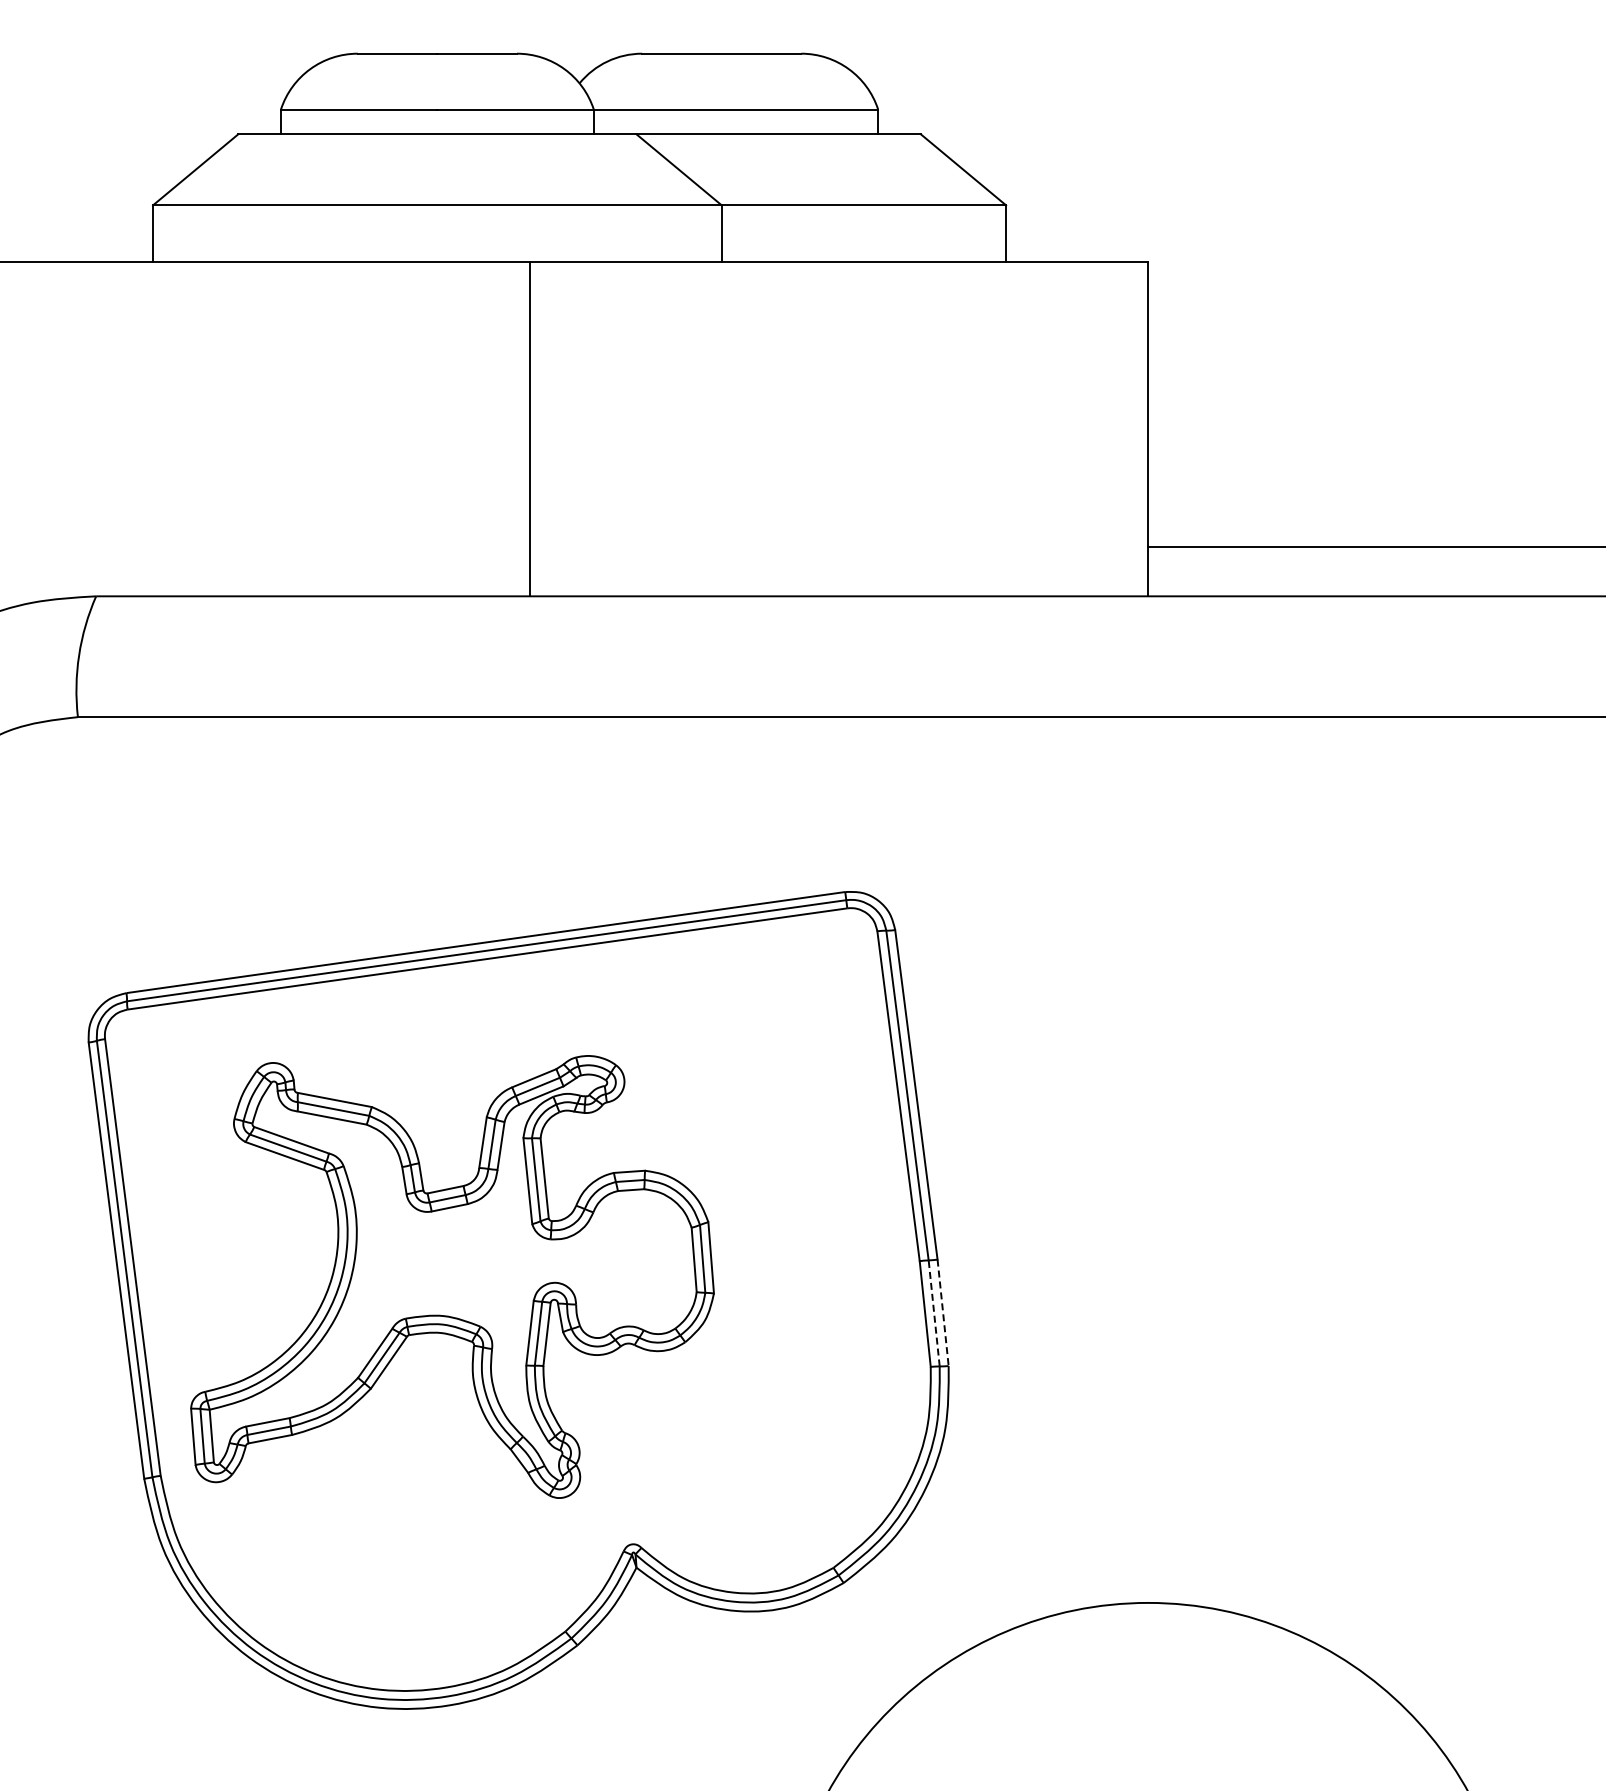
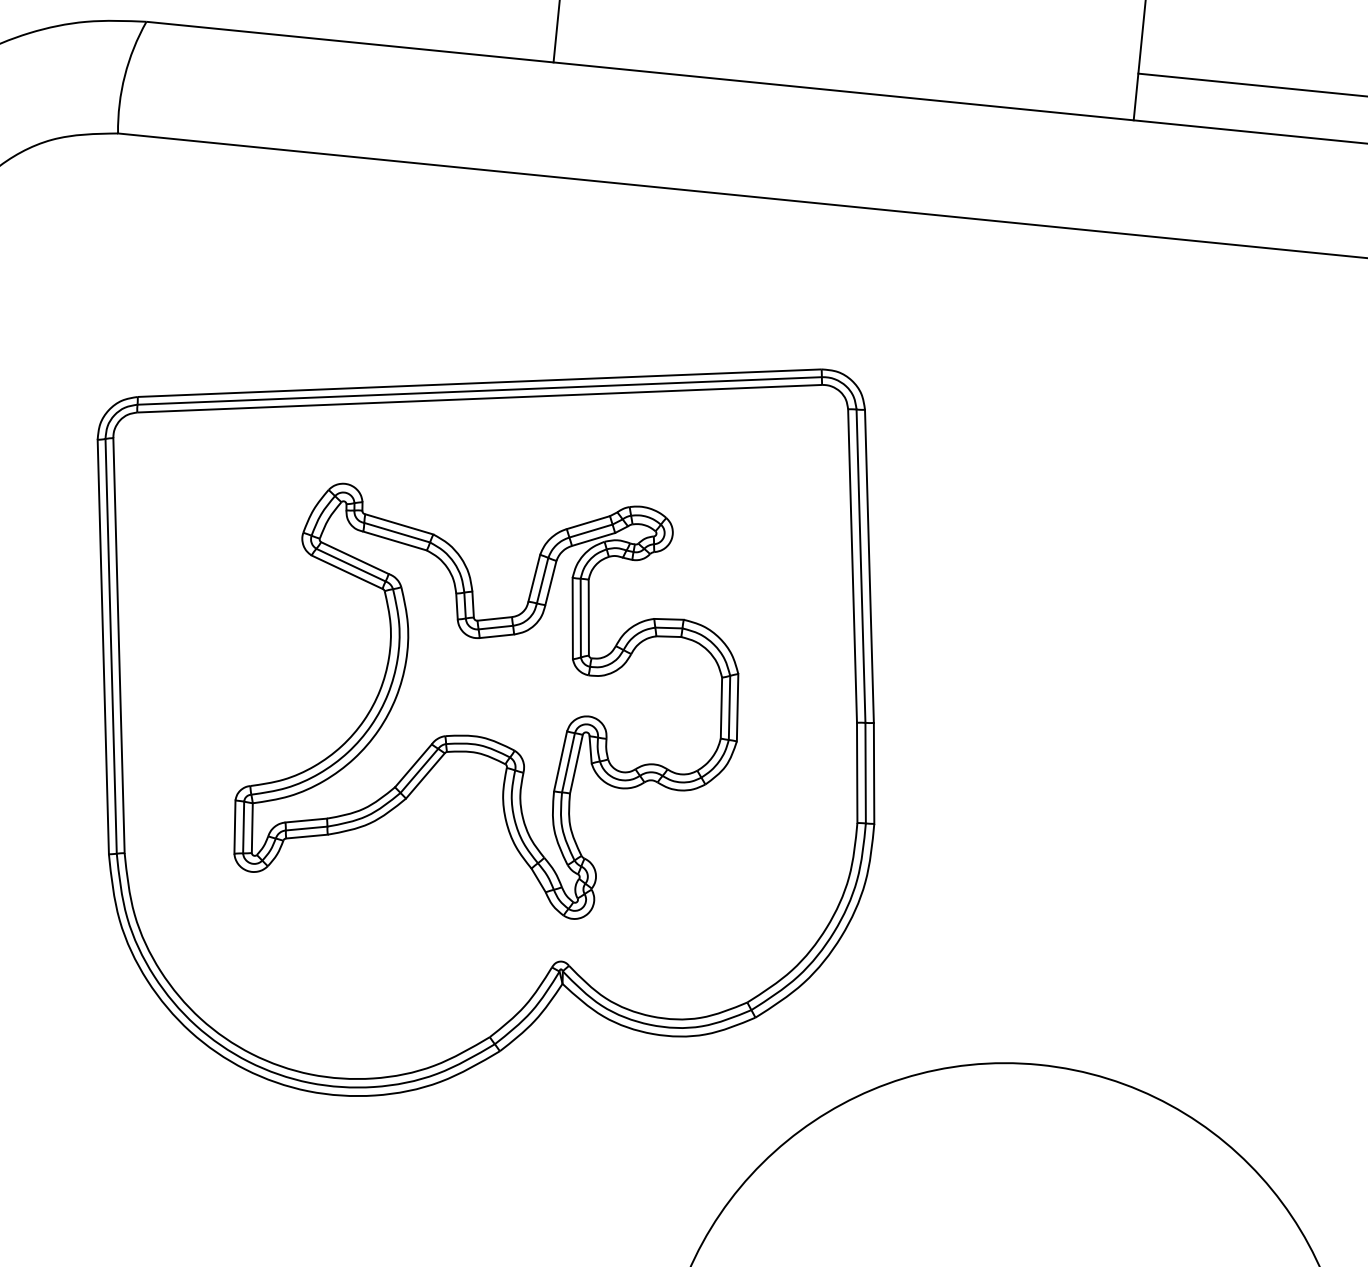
part: (452, 1276) -> (493, 700), moved
line: (934, 1312) -> (866, 772), dashed -> solid
line: (943, 1312) -> (874, 773), dashed -> solid

